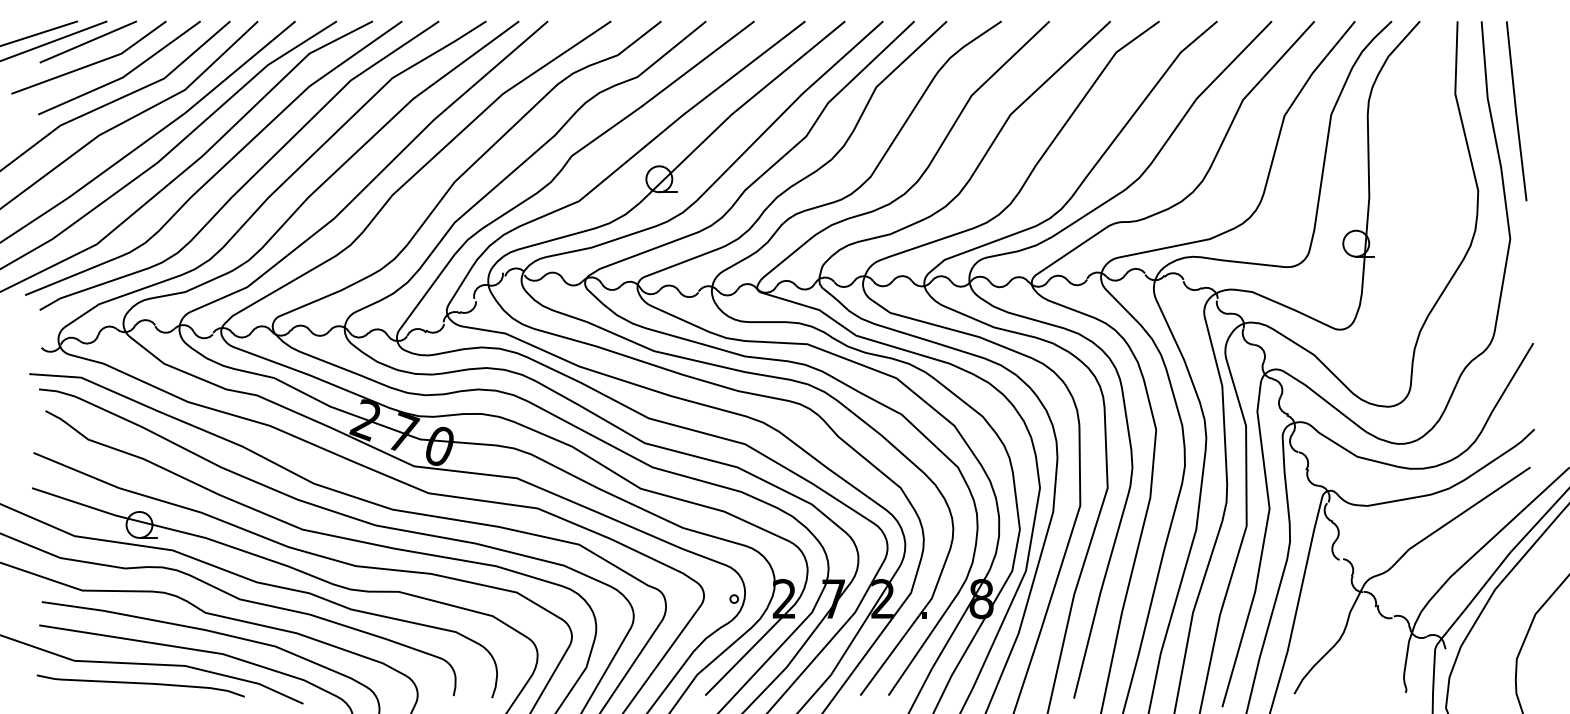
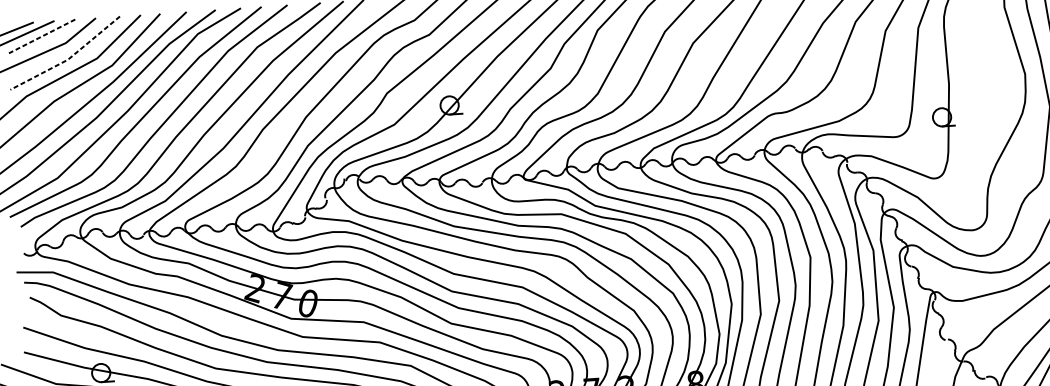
line: (88, 42) -> (42, 36), solid -> dashed
line: (123, 77) -> (68, 59), solid -> dashed

